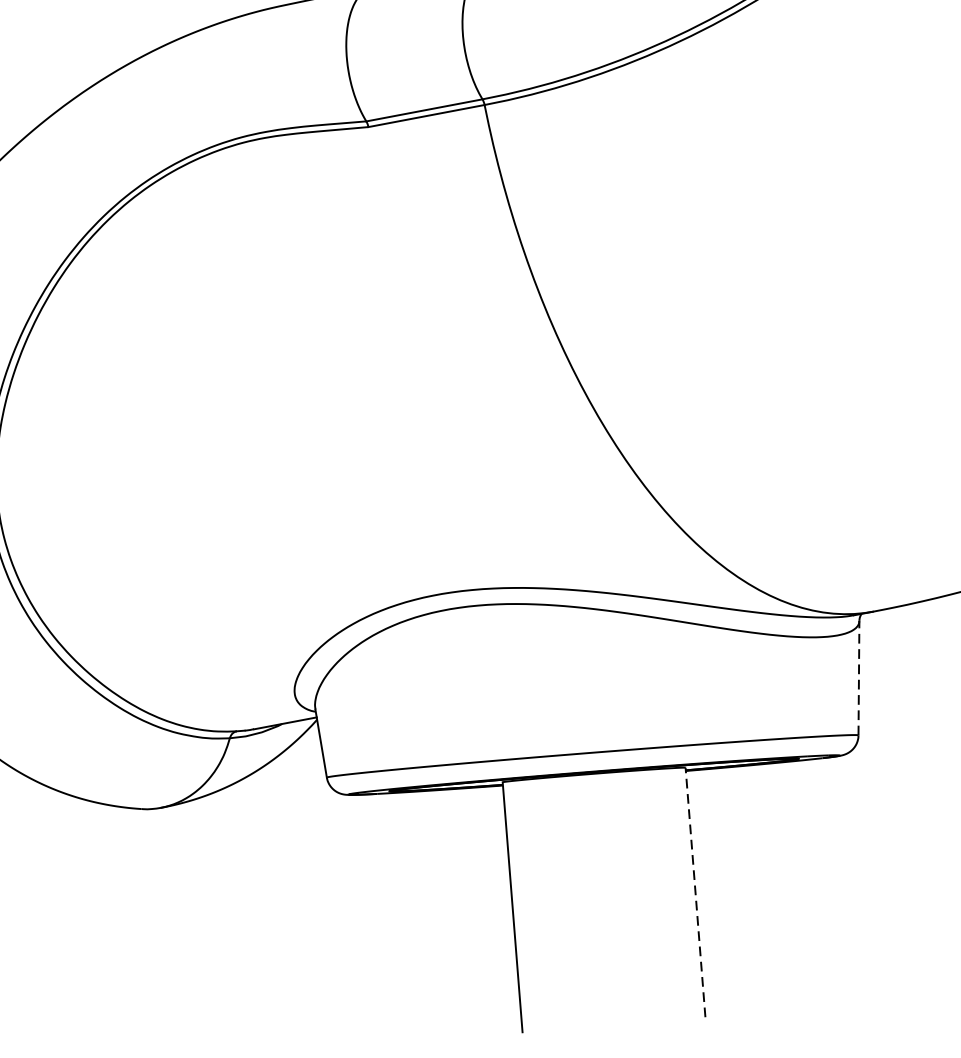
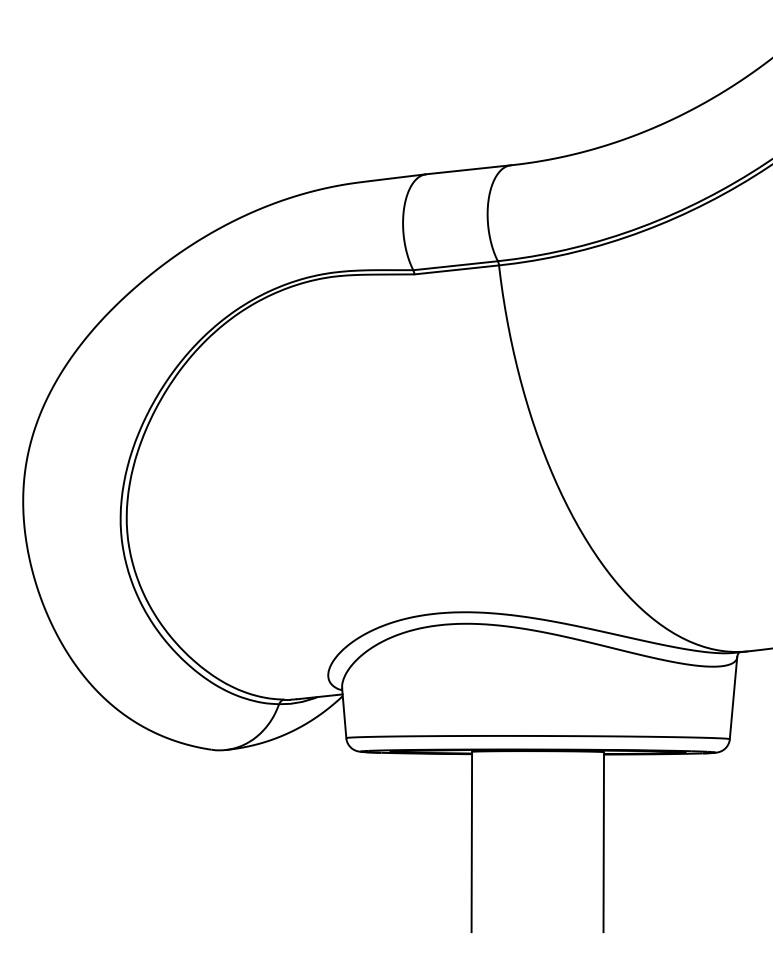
line: (858, 677) -> (733, 697), dashed -> solid
line: (695, 892) -> (603, 842), dashed -> solid

